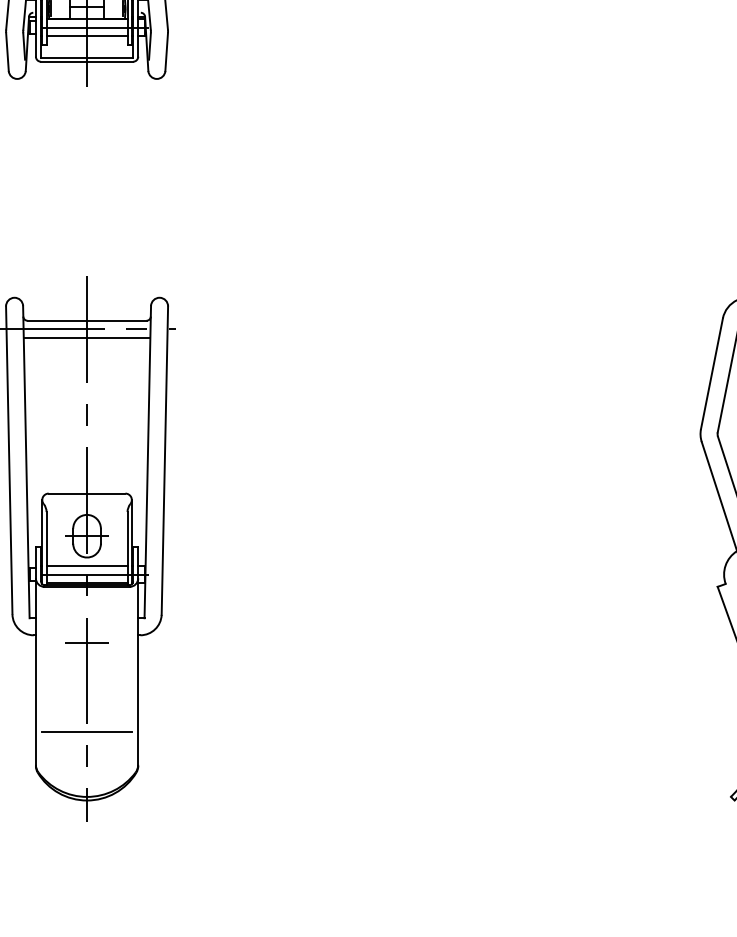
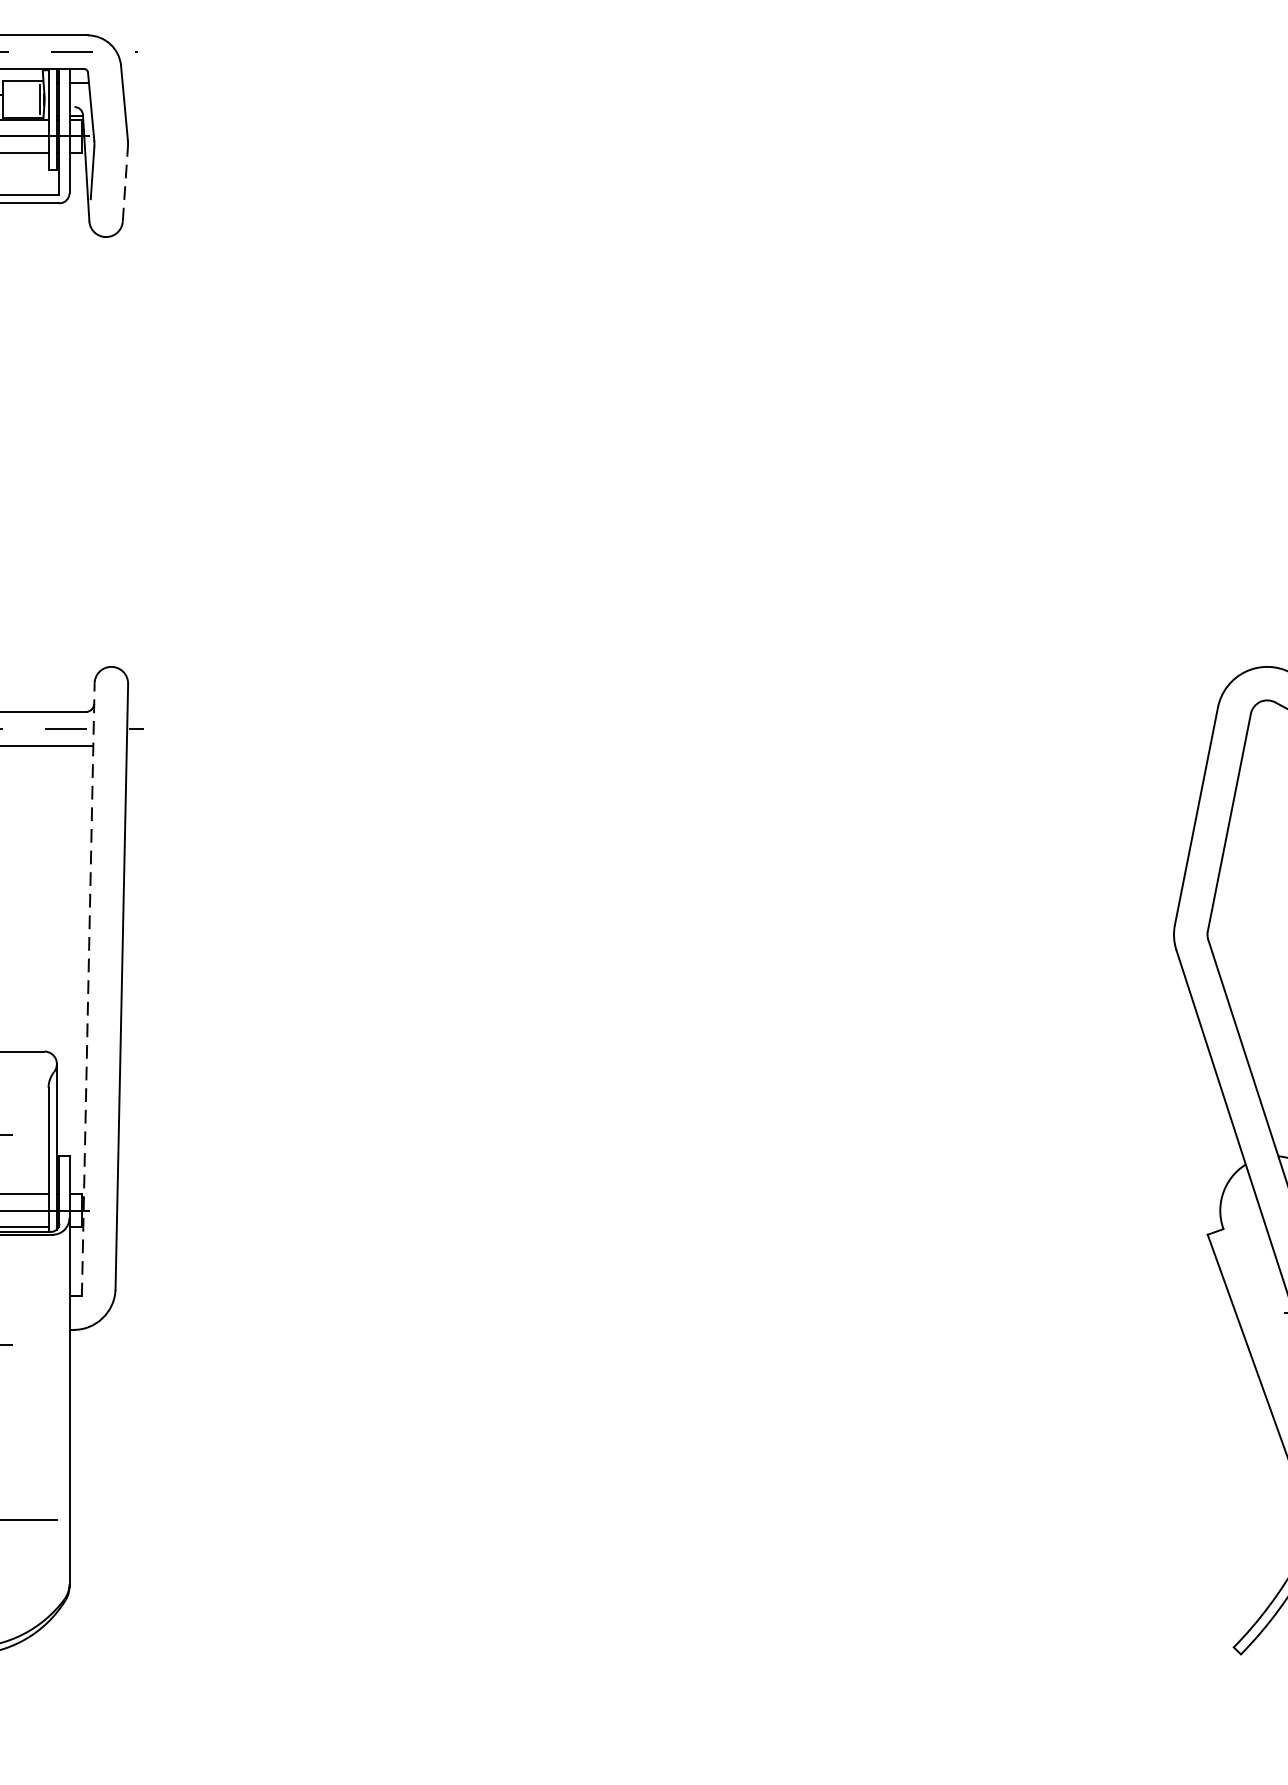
line: (166, 51) -> (125, 183), solid -> dashed
line: (147, 461) -> (87, 988), solid -> dashed

